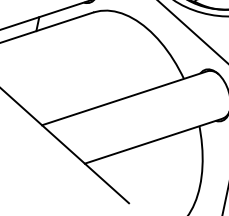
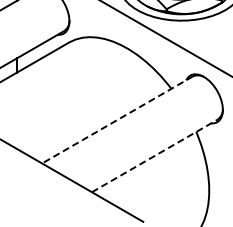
line: (124, 98) -> (117, 120), solid -> dashed
line: (153, 140) -> (154, 155), solid -> dashed

